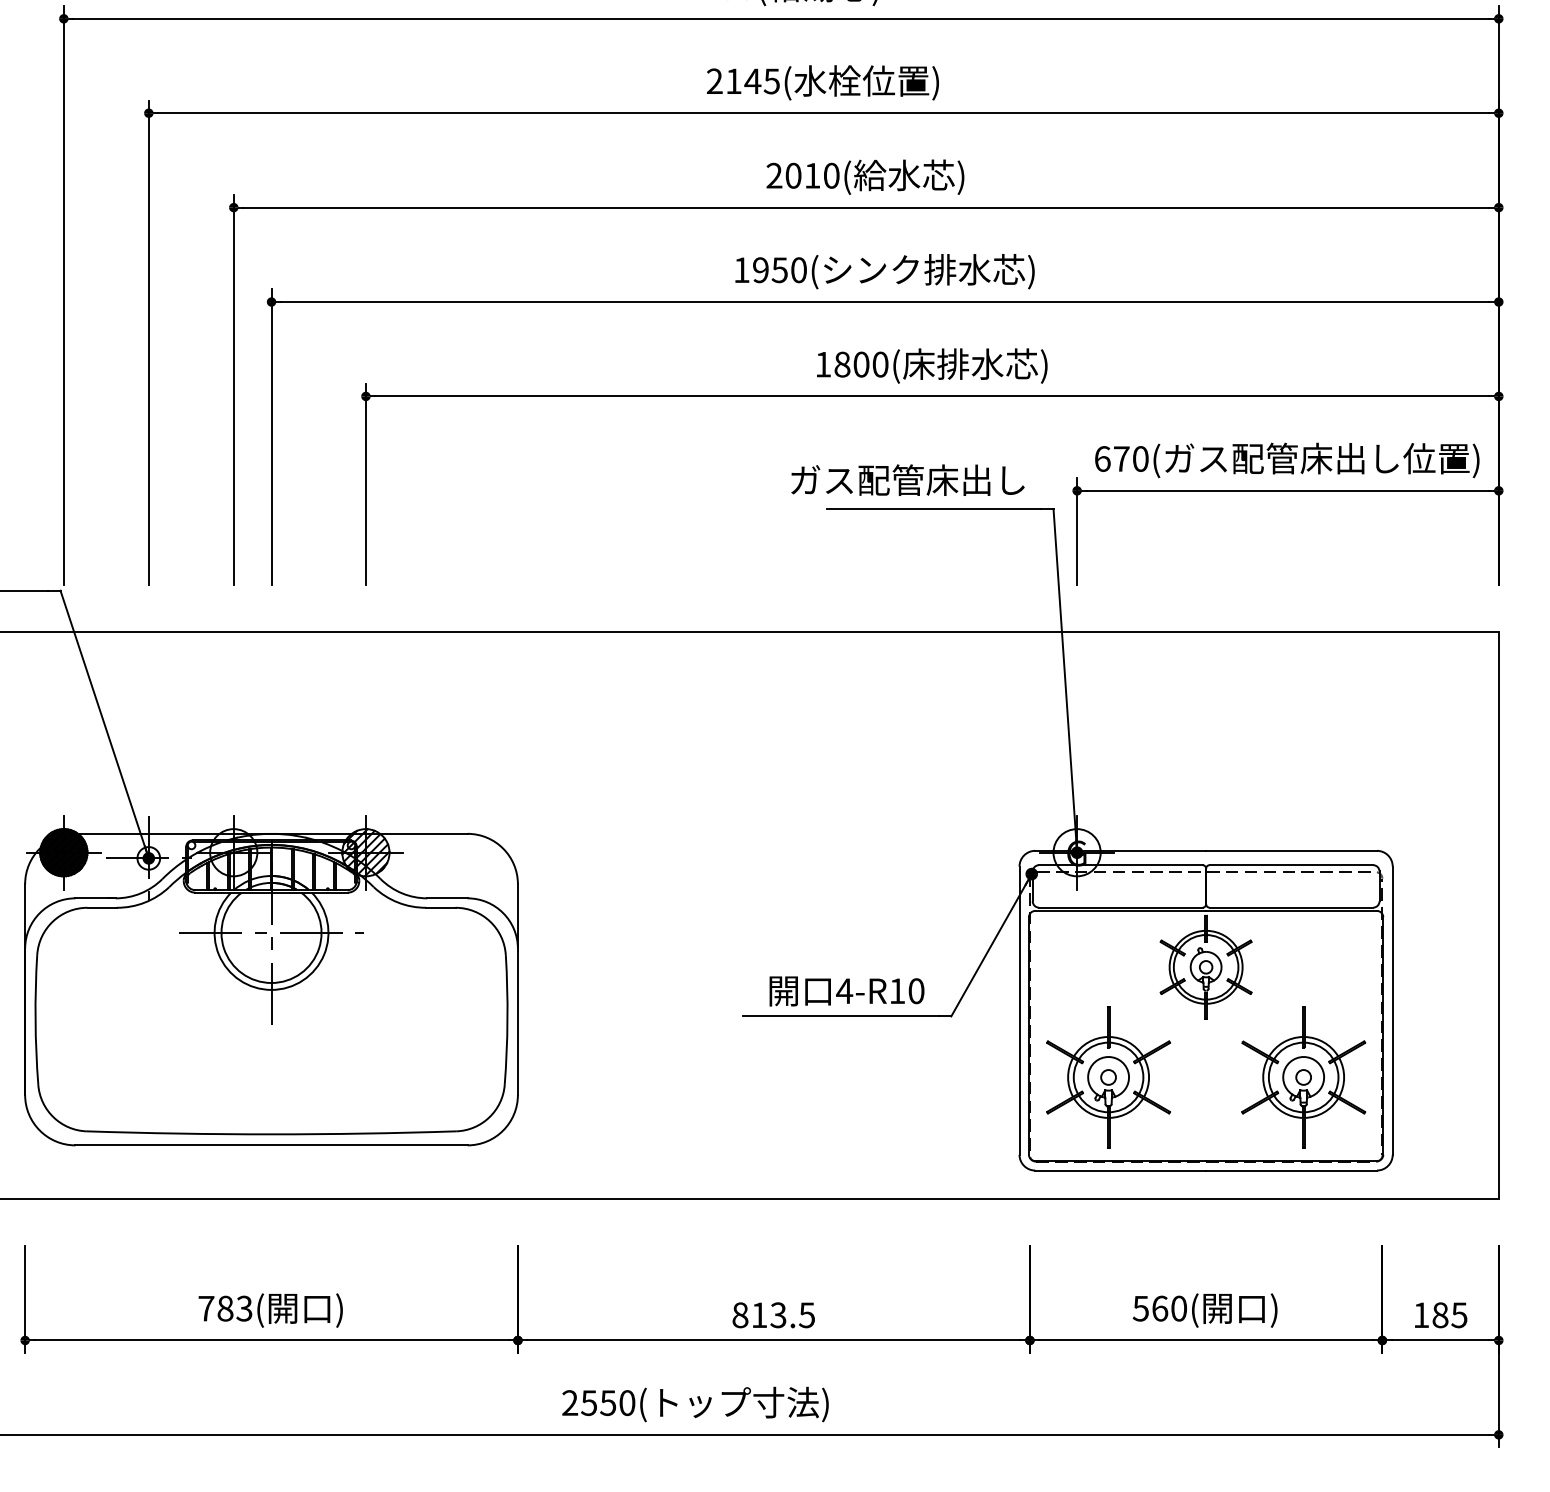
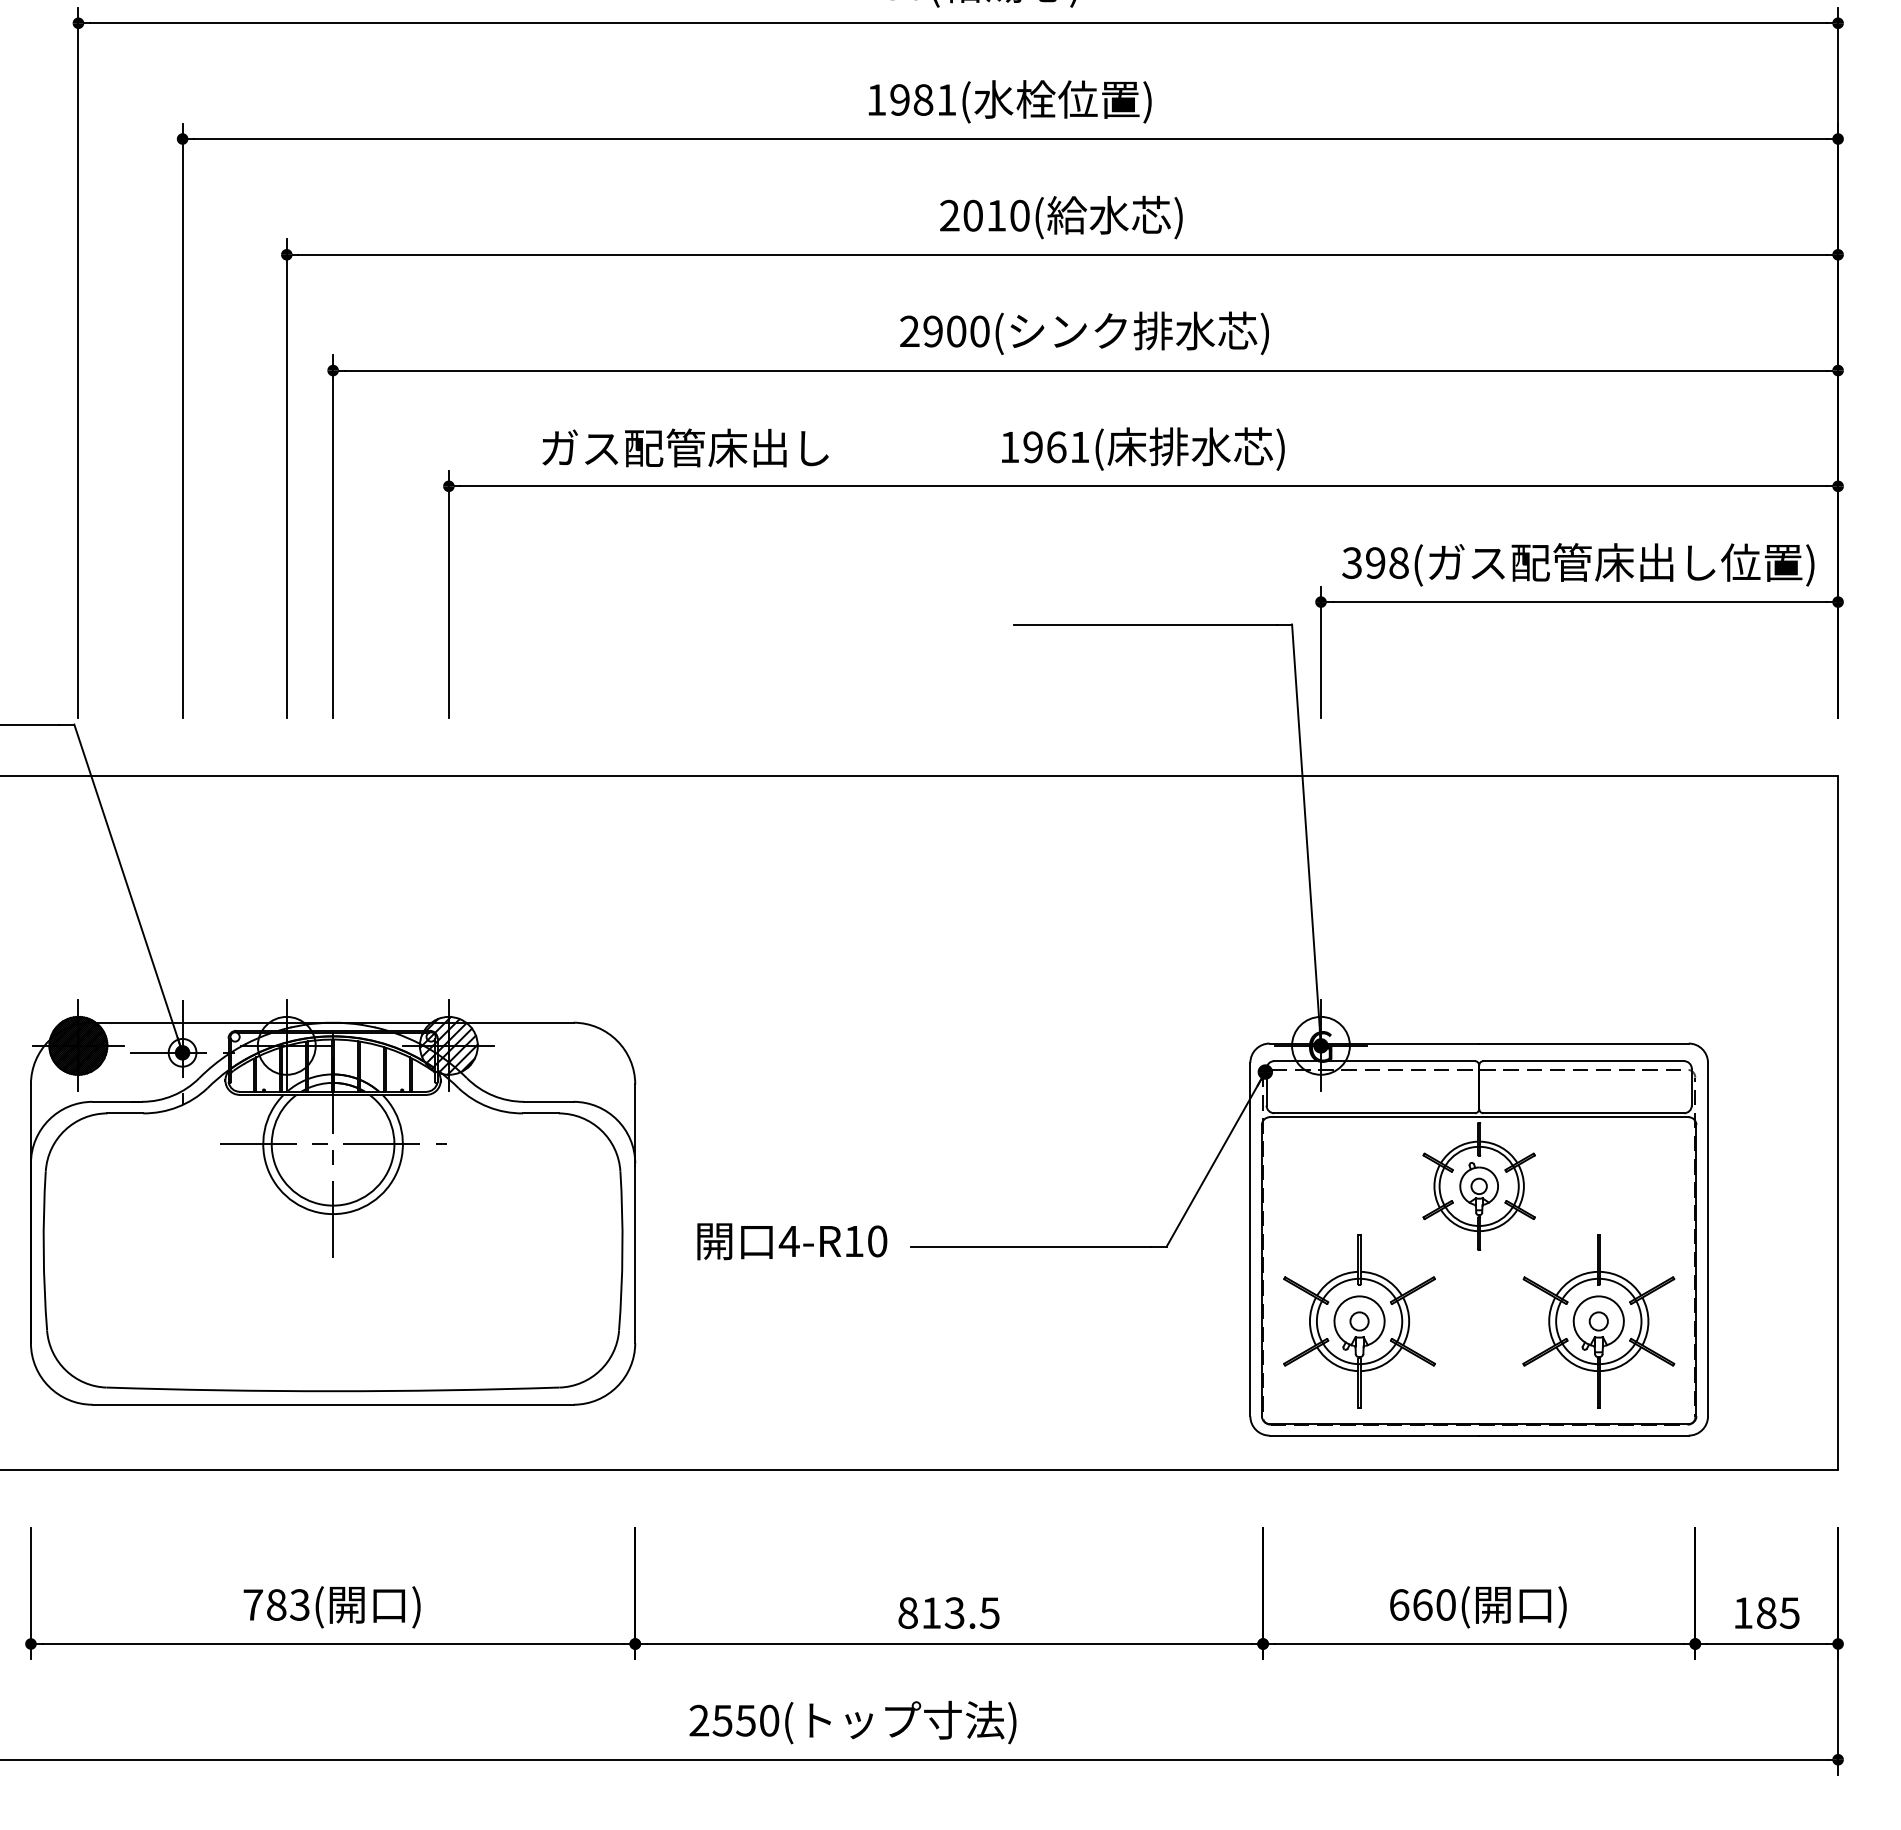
text: (743, 81) -> (911, 100), 2145( -> 1981(
text: (760, 270) -> (932, 331), 1950 -> 2900
text: (861, 364) -> (1056, 447), 1800( -> 1961(
text: (1121, 458) -> (1375, 562), 670 -> 398
text: (907, 479) -> (685, 447), moved
text: (846, 991) -> (791, 1241), moved
text: (1140, 1308) -> (1398, 1604), 560( -> 660(

